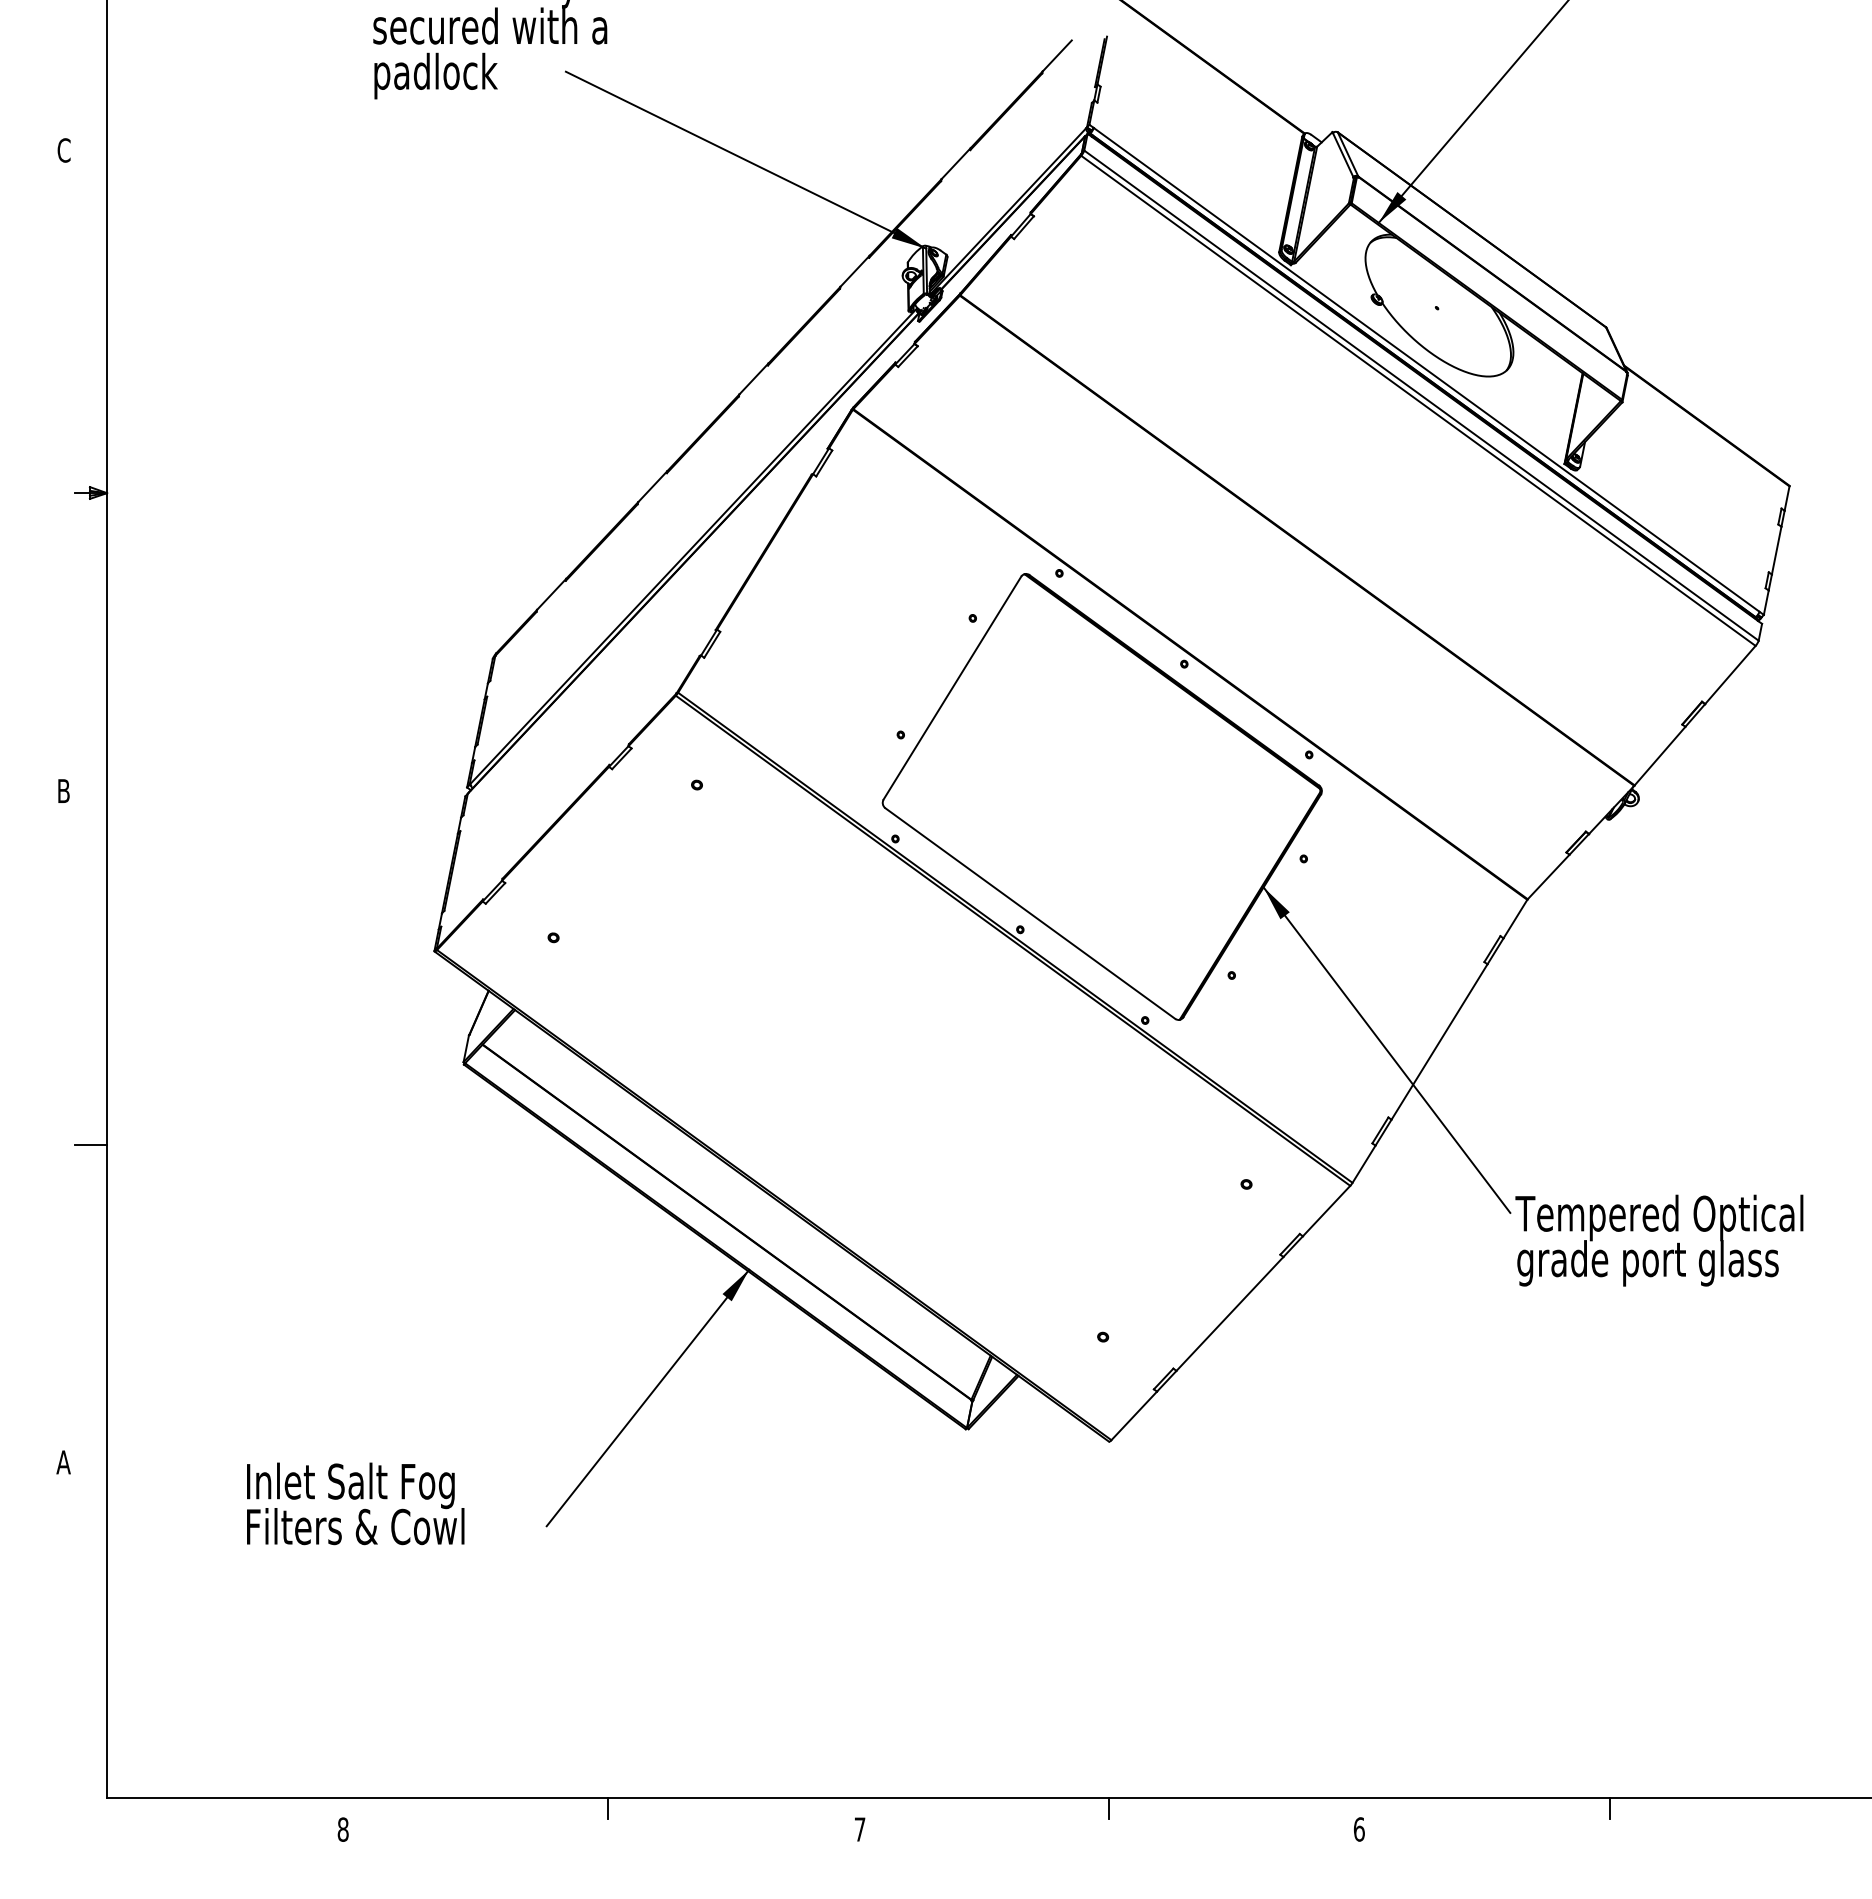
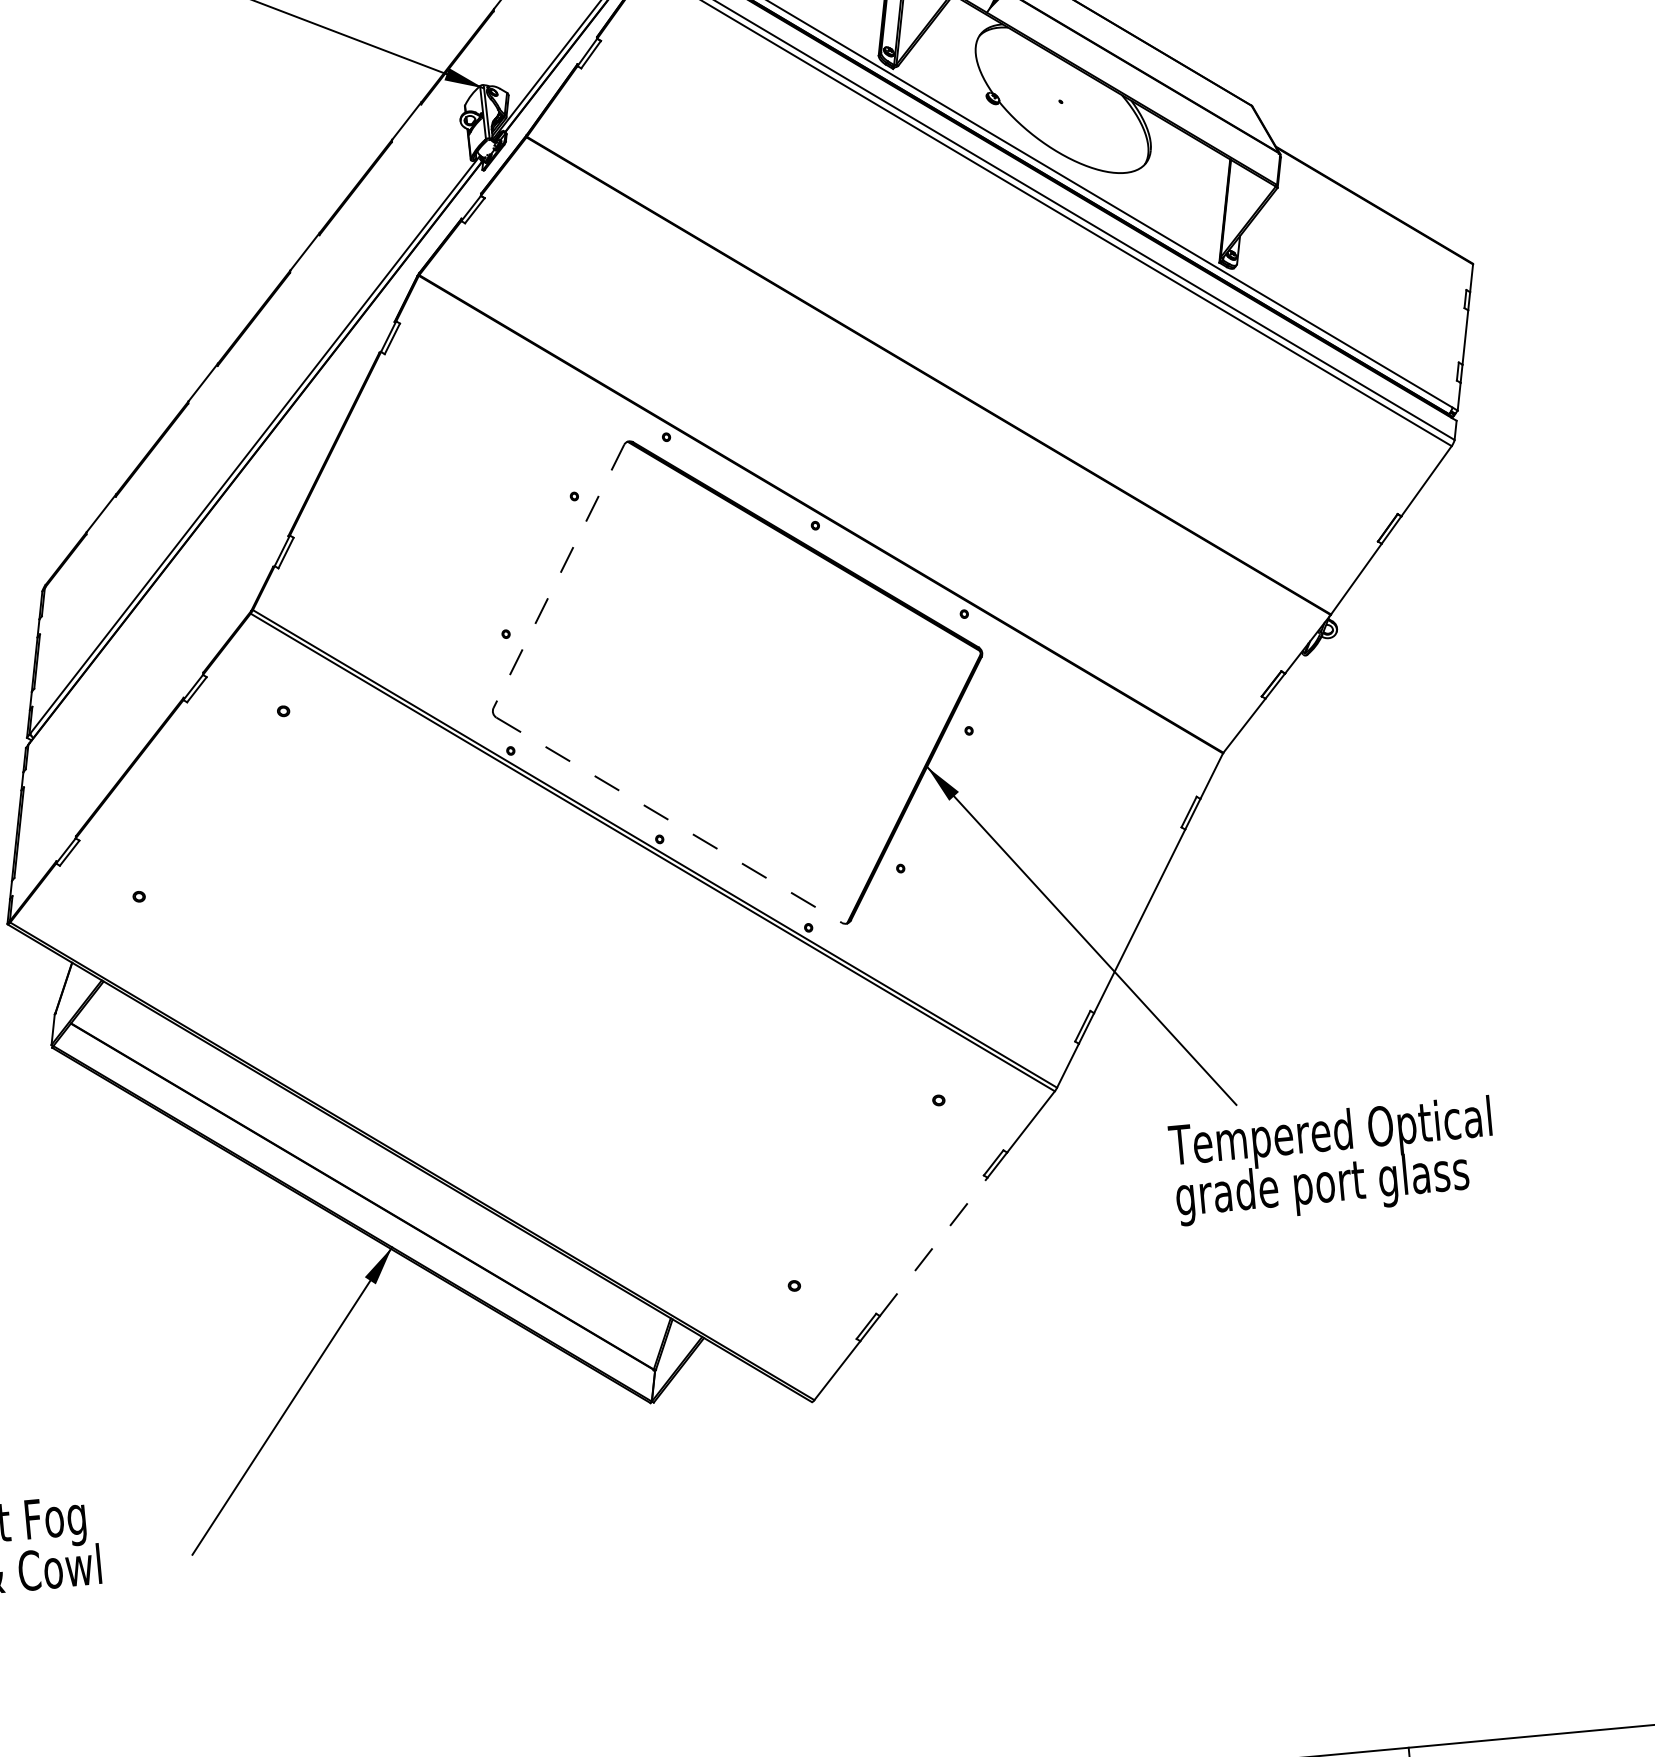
line: (952, 688) -> (558, 576), solid -> dashed
line: (1030, 913) -> (669, 820), solid -> dashed
text: (1659, 1240) -> (1333, 1160), moved
line: (1230, 1313) -> (934, 1246), solid -> dashed

